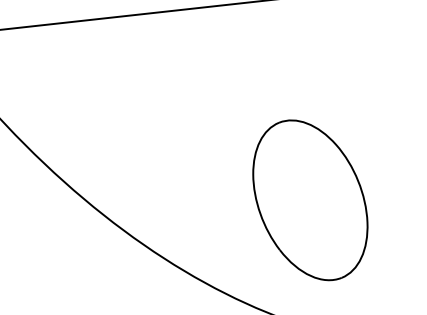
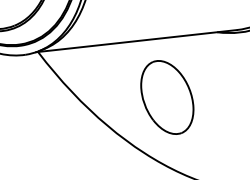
part: (310, 200) -> (167, 97), moved

